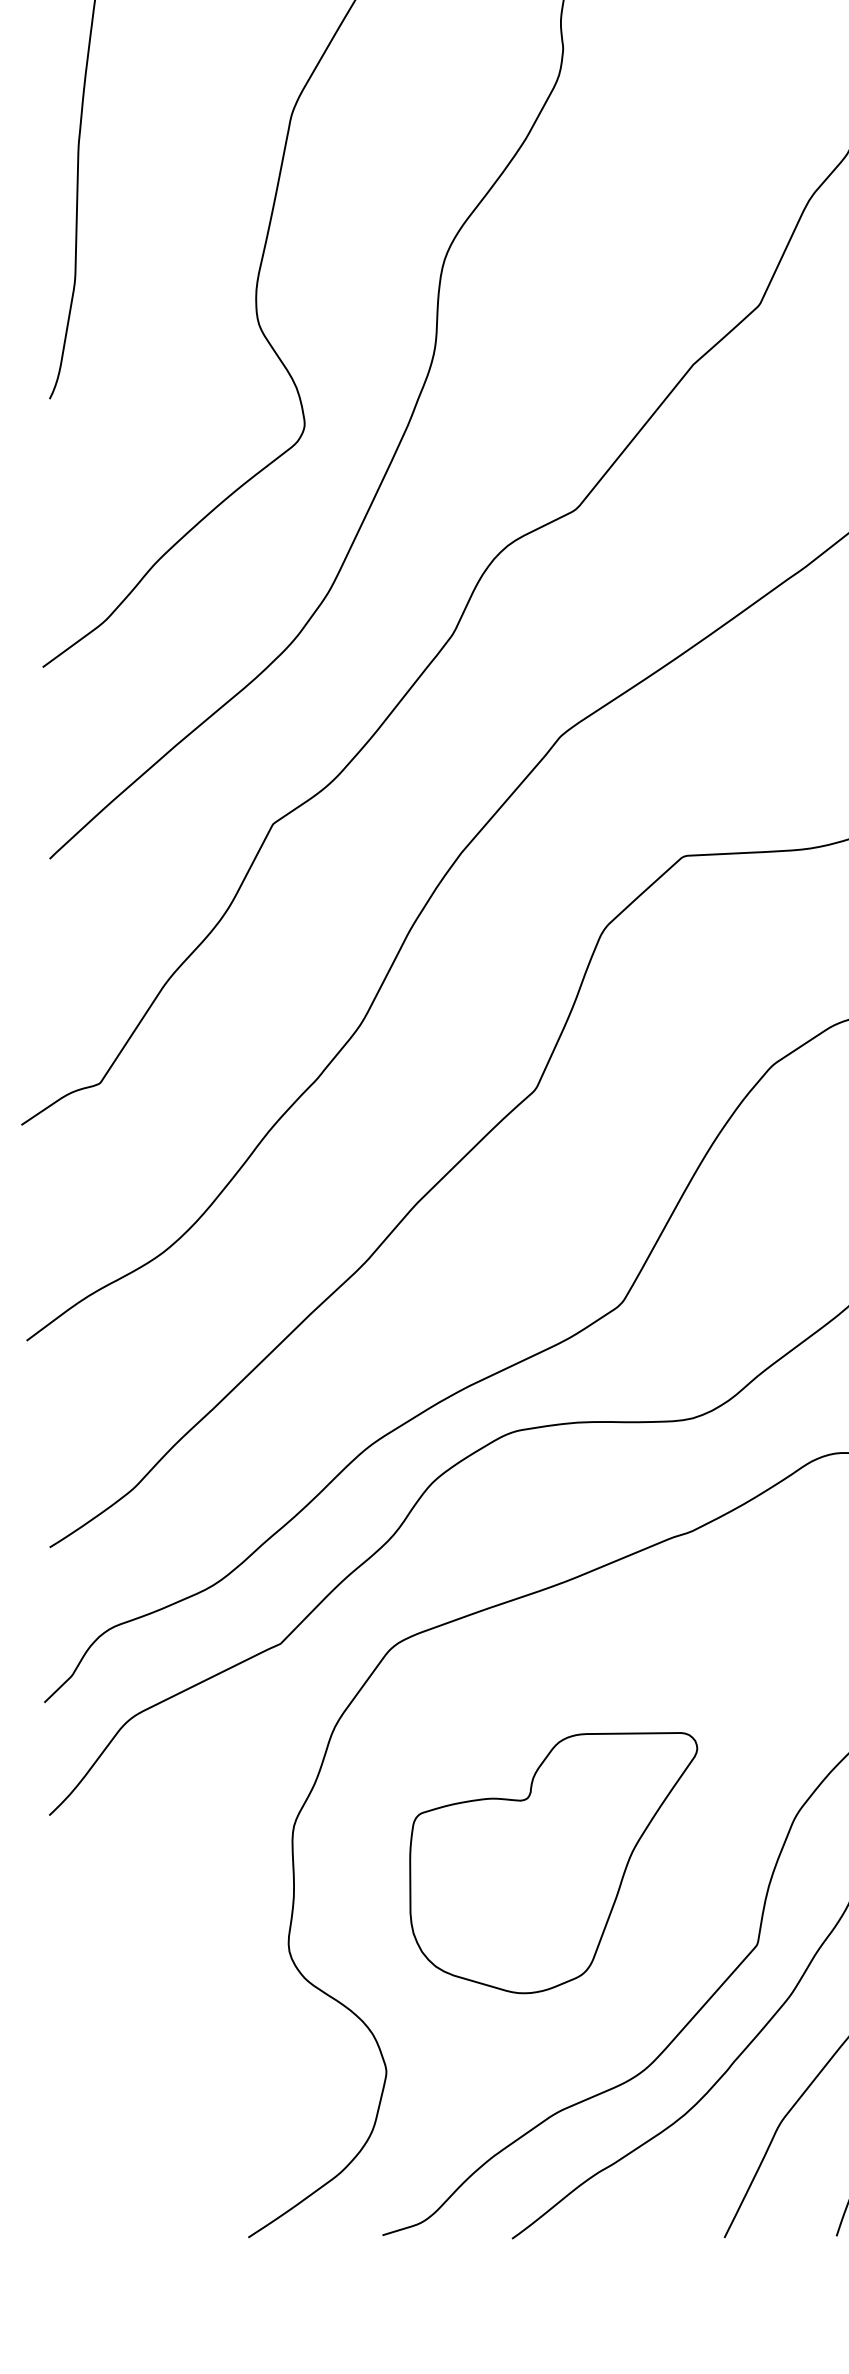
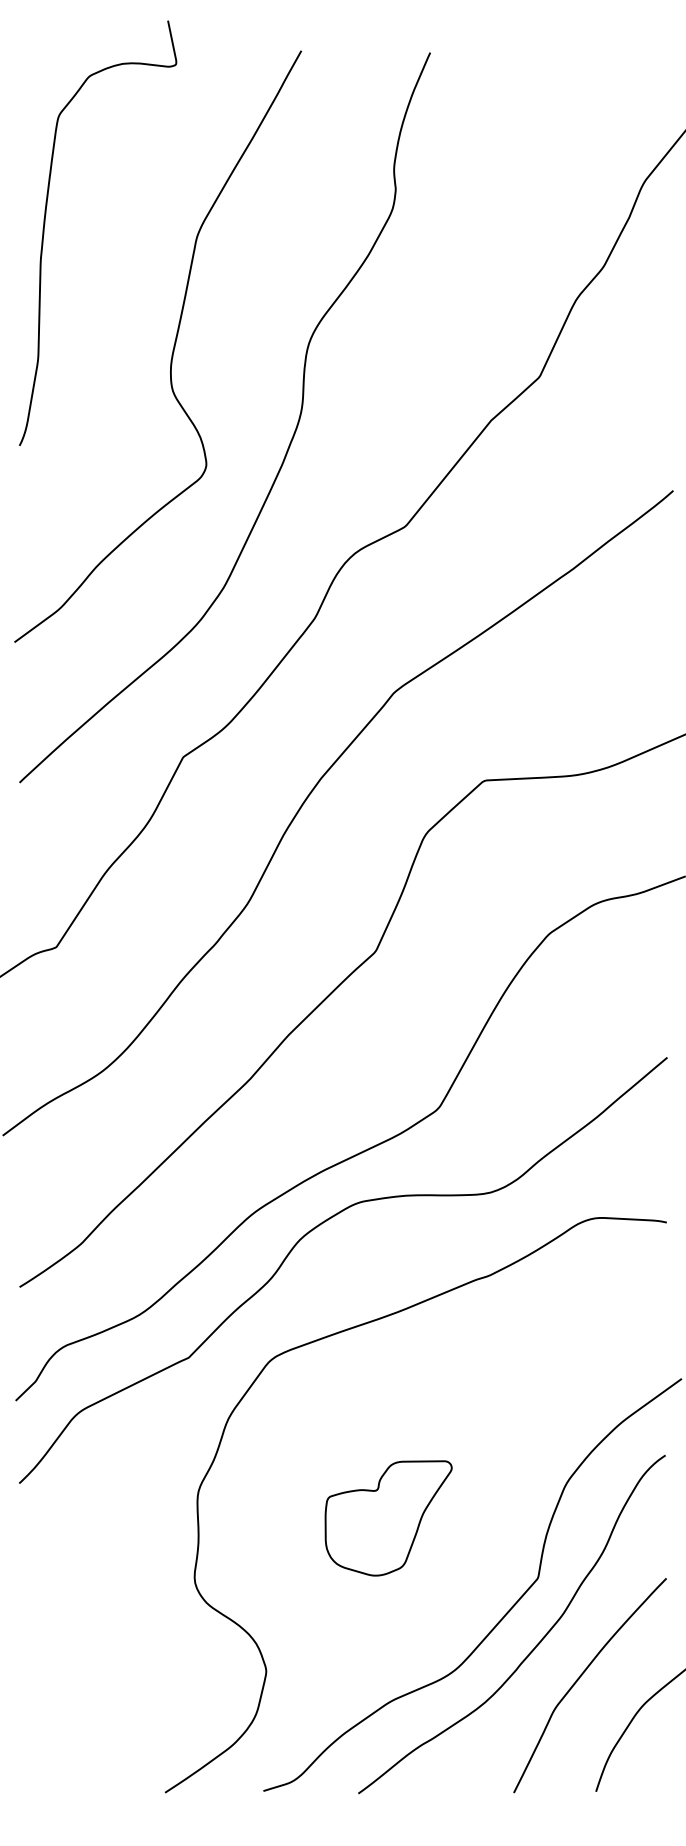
part: (553, 1863) -> (388, 1518), size x0.6

